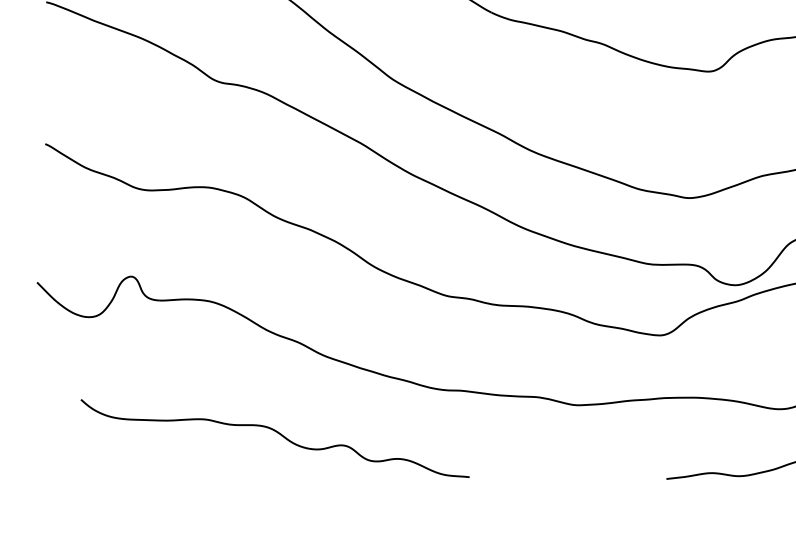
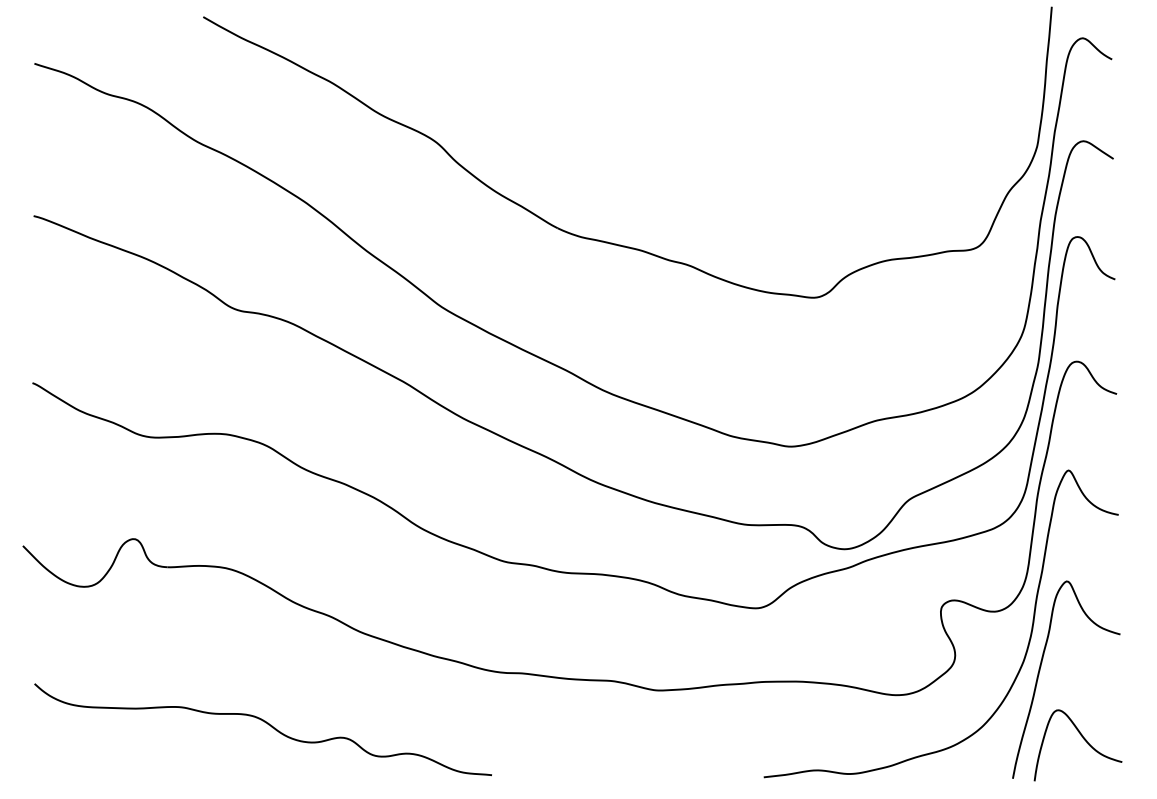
curve: (278, 434) -> (267, 724), moved

